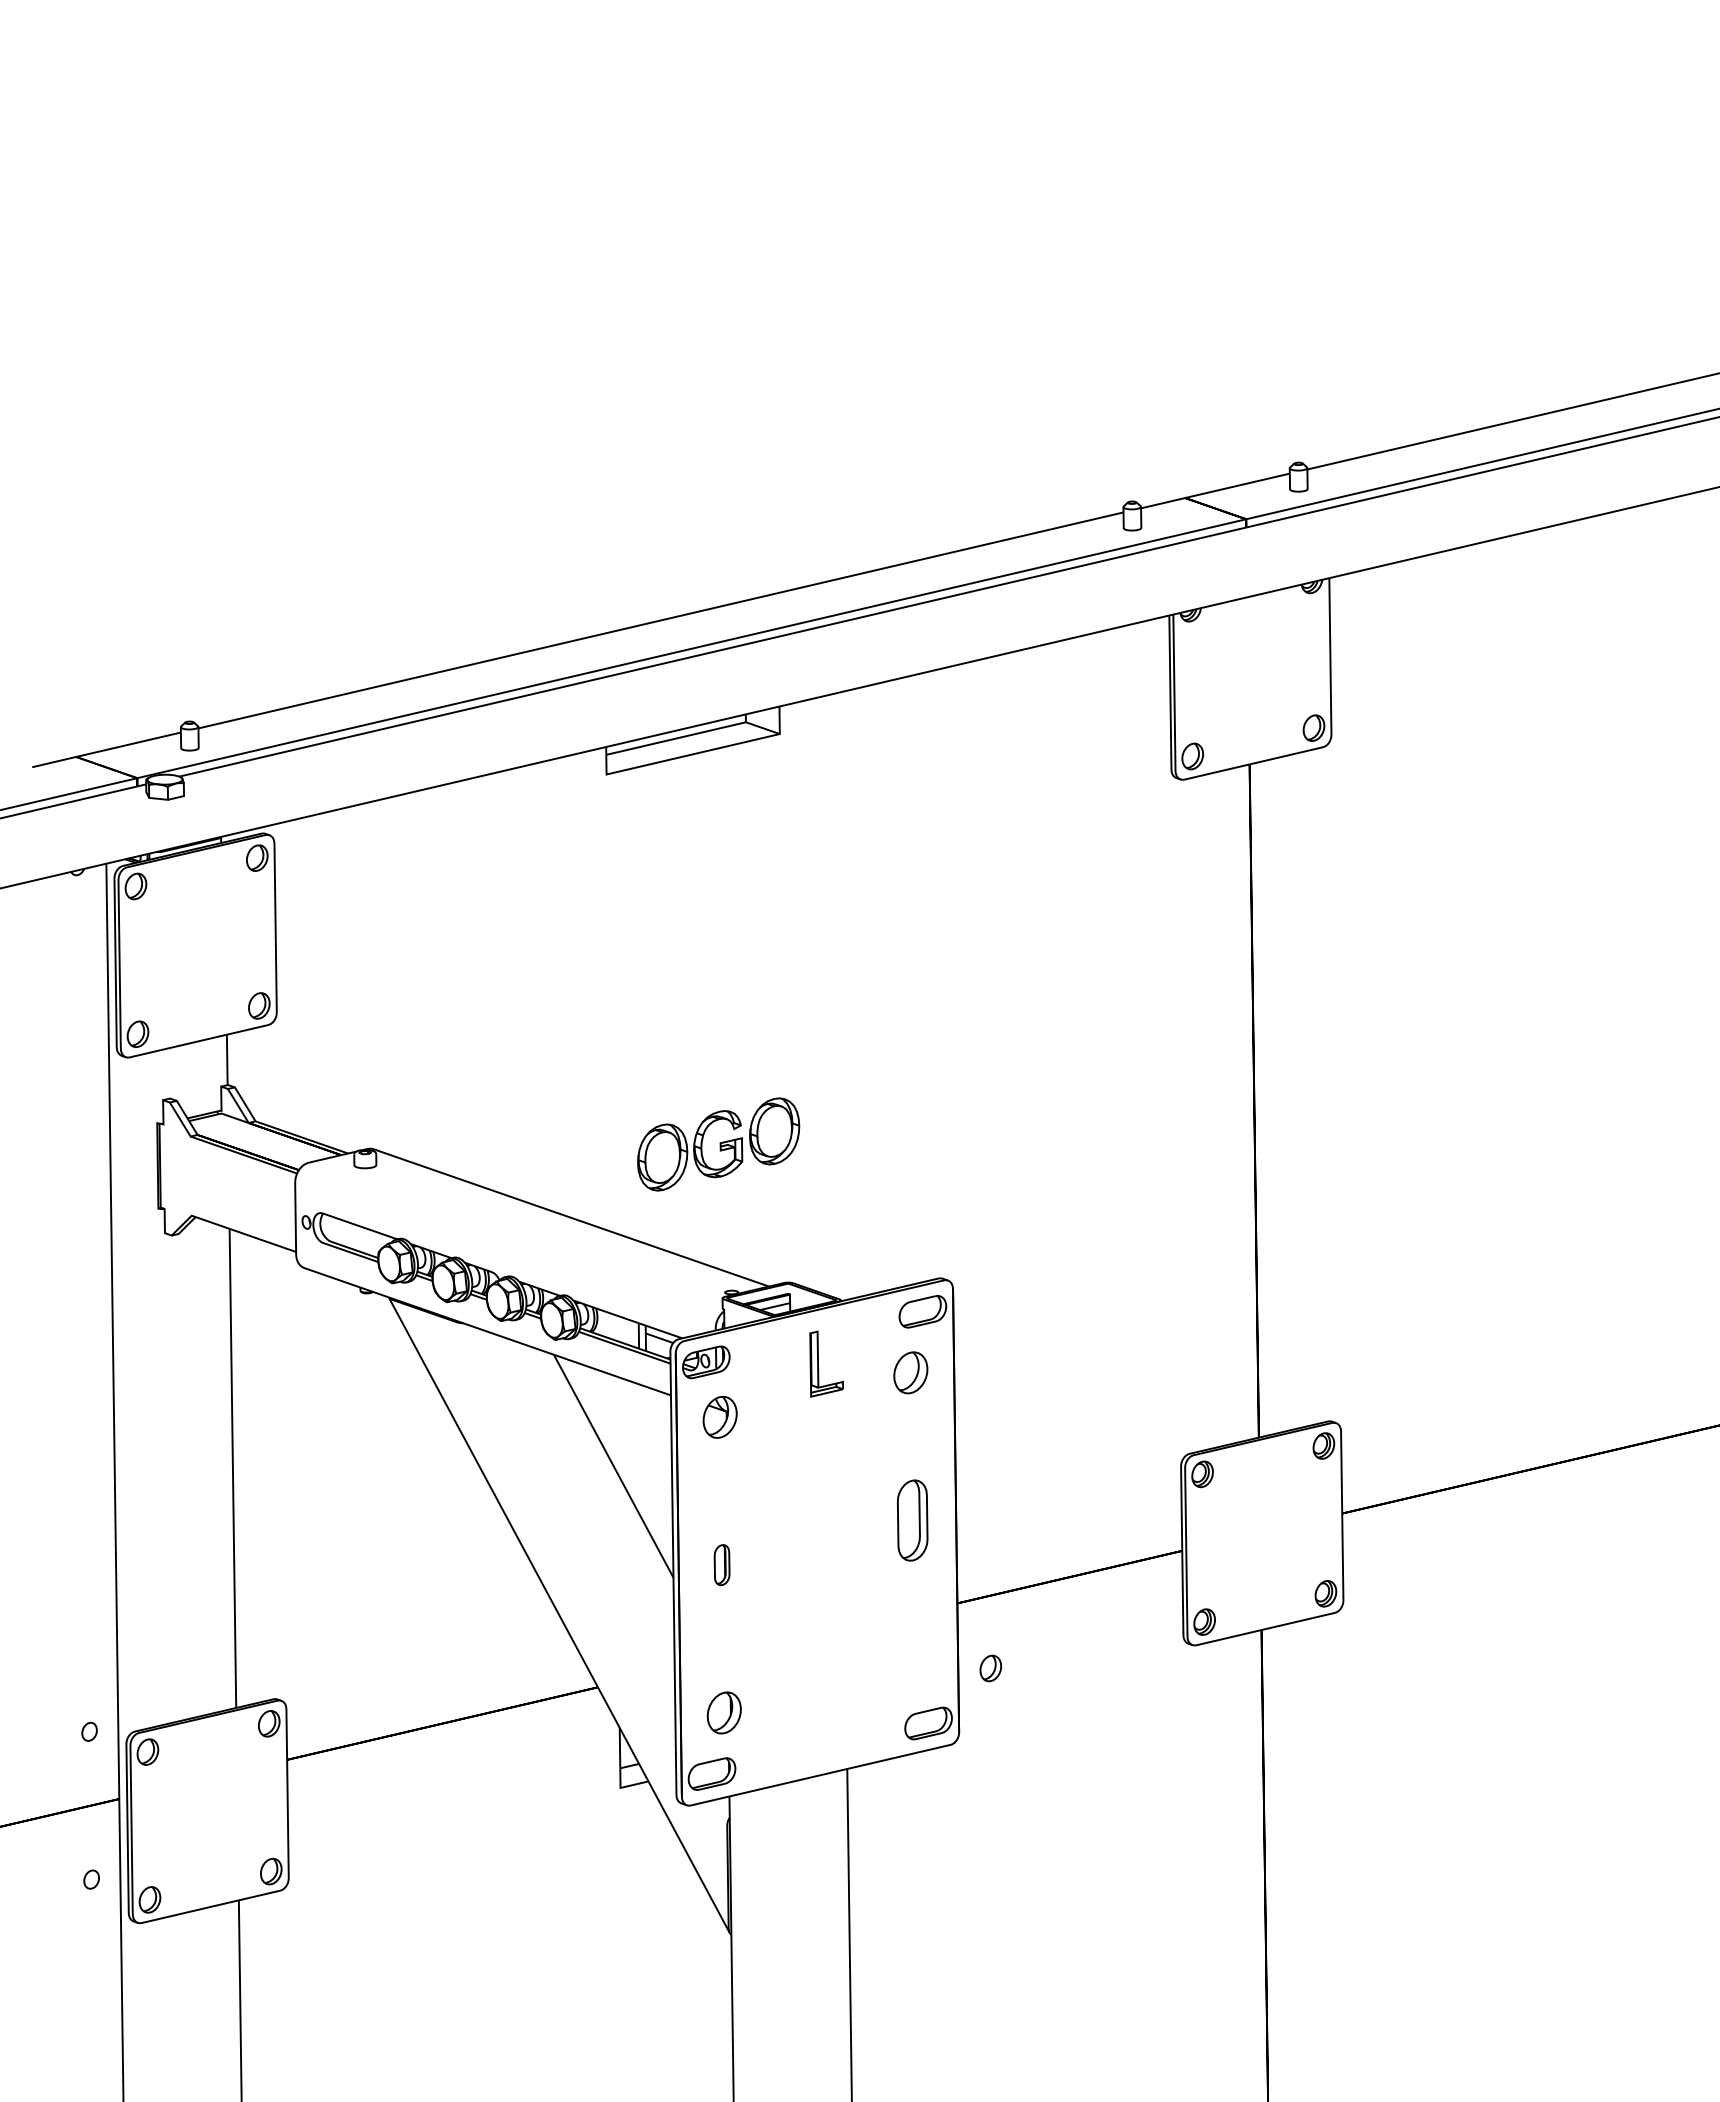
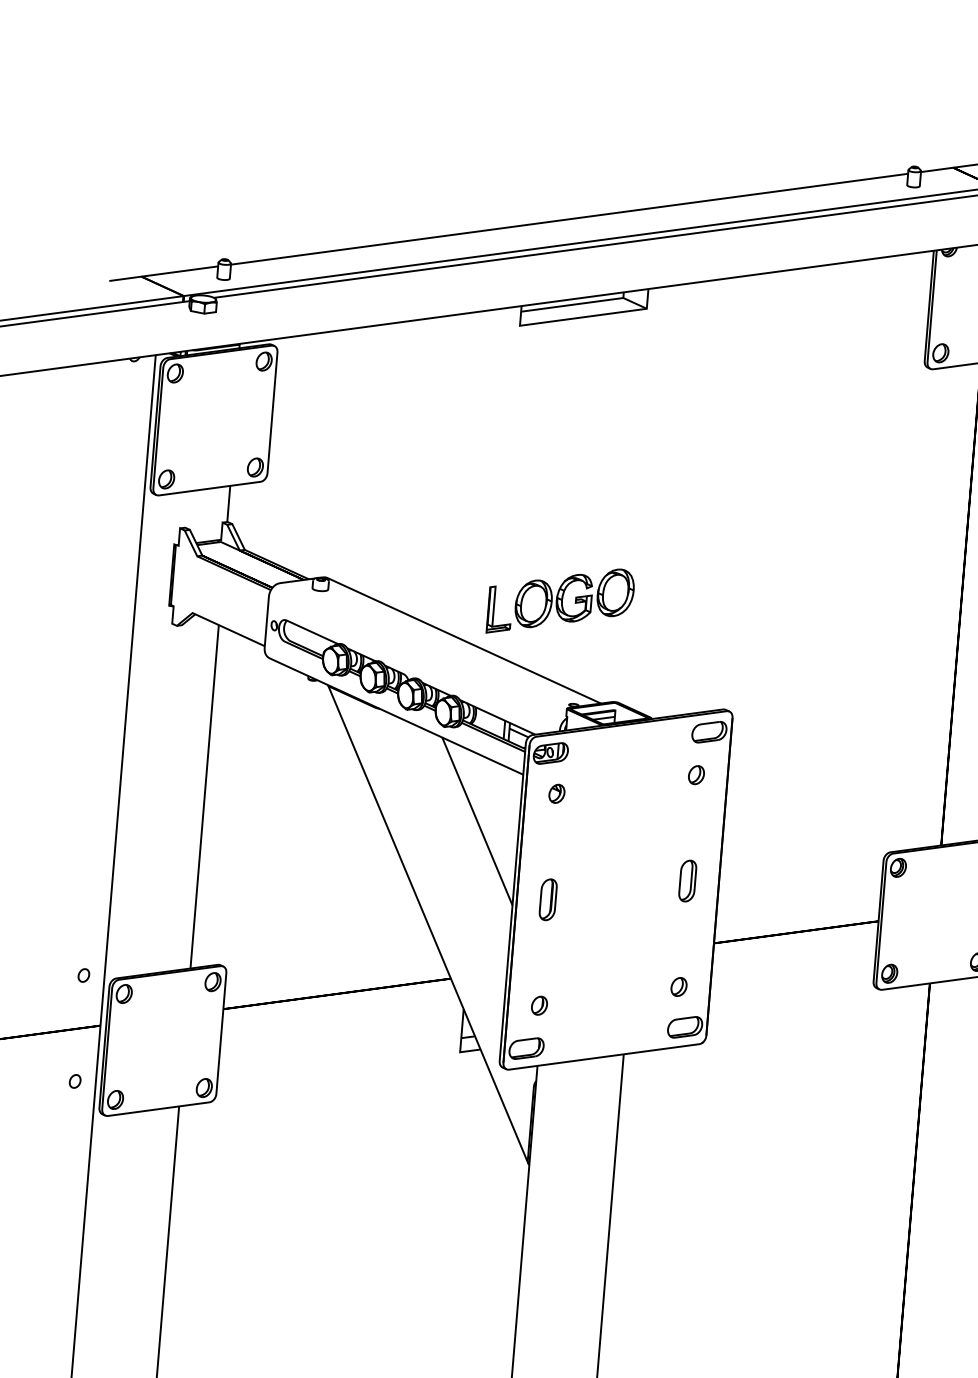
part: (818, 1363) -> (494, 609), moved
part: (910, 1372) -> (696, 774), size x0.62
part: (719, 1417) -> (556, 793), size x0.62
part: (912, 1520) -> (687, 880), size x0.71
part: (721, 1564) -> (547, 899), size x1.43
part: (990, 1668) -> (678, 987), moved
part: (723, 1712) -> (539, 1005), size x0.62

